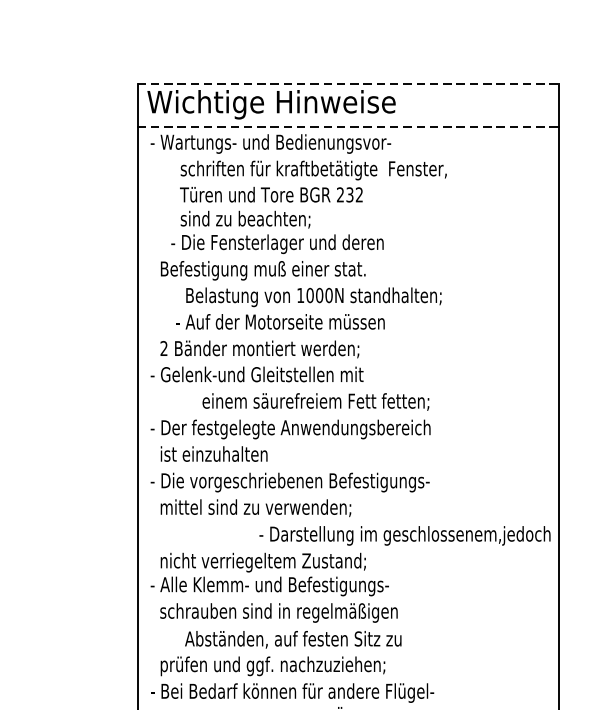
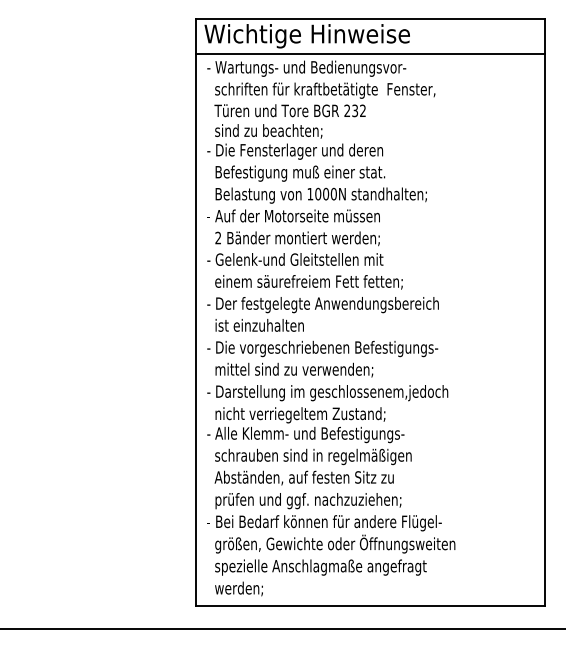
line: (349, 84) -> (371, 19), dashed -> solid
line: (349, 126) -> (371, 54), dashed -> solid
text: (309, 206) -> (321, 120), moved
text: (308, 308) -> (316, 204), moved
text: (315, 402) -> (308, 282), moved
text: (404, 536) -> (327, 393), moved
text: (292, 639) -> (303, 477), moved

